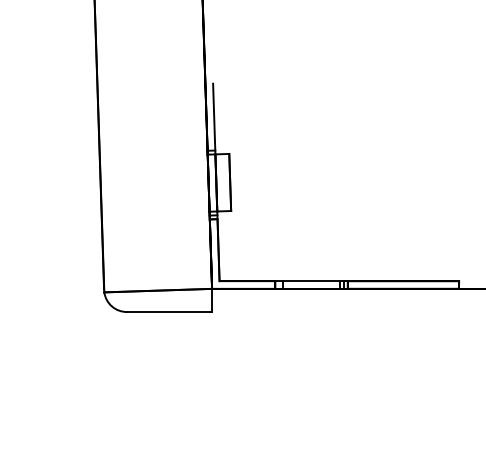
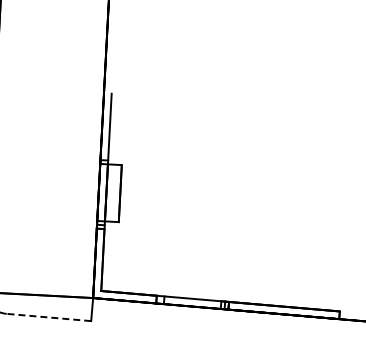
line: (169, 312) -> (48, 317), solid -> dashed

